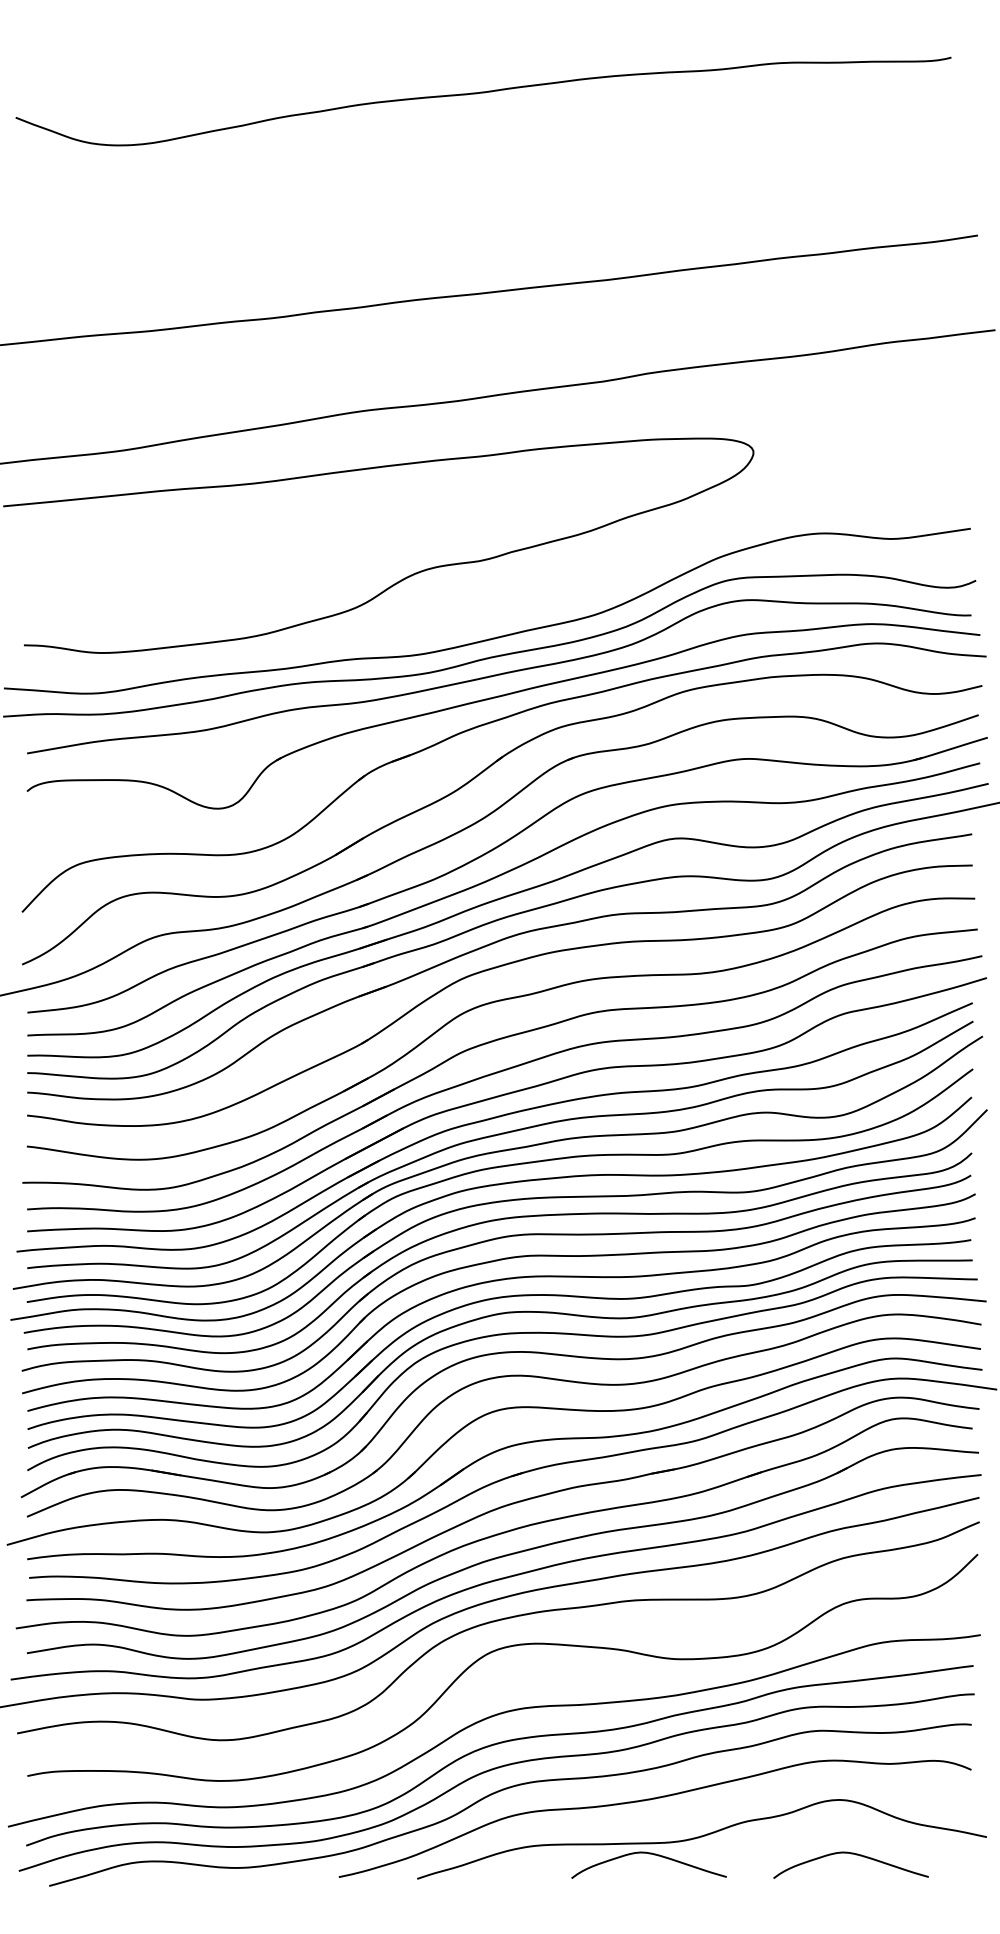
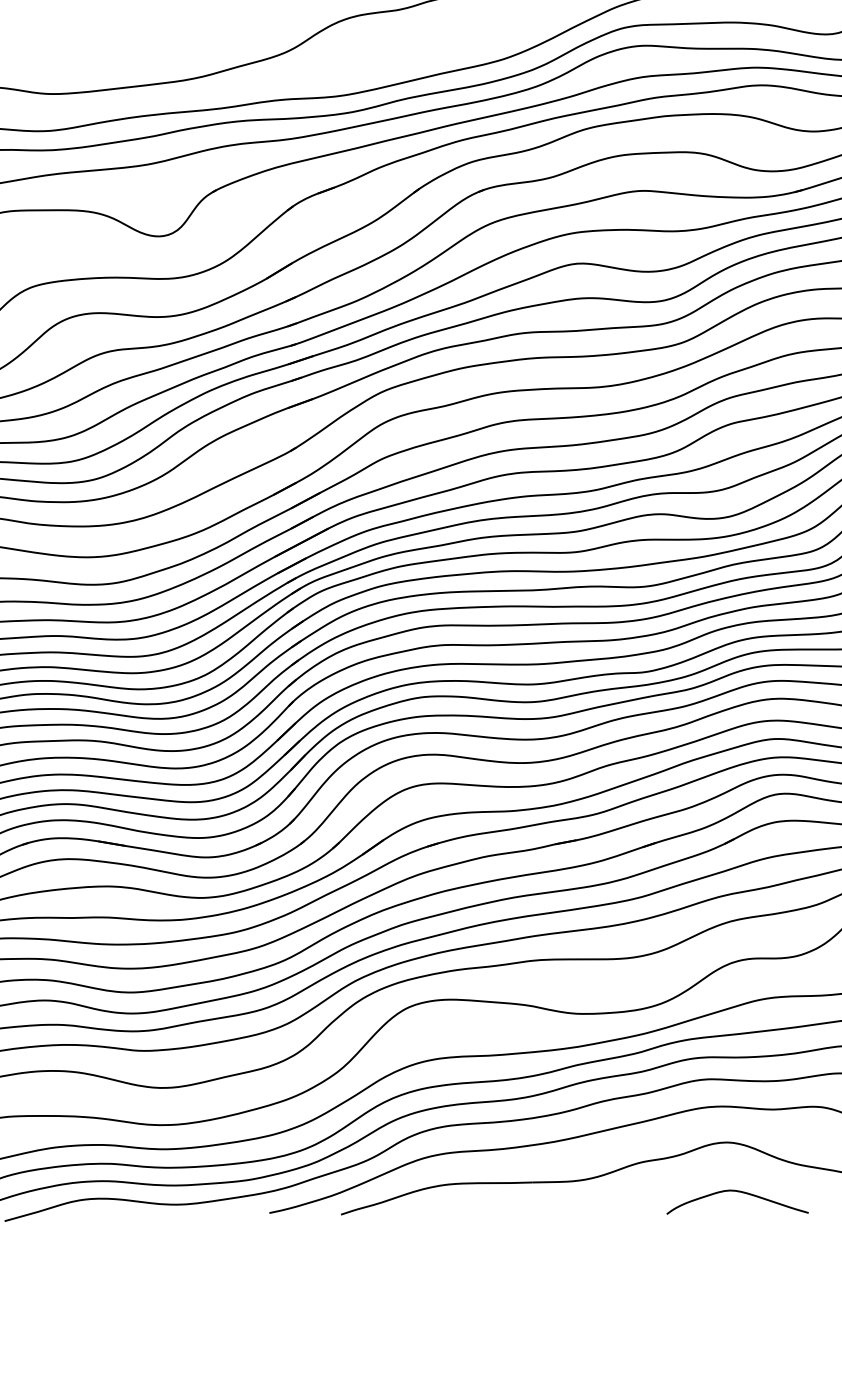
curve: (649, 1854) -> (553, 1192), removed

